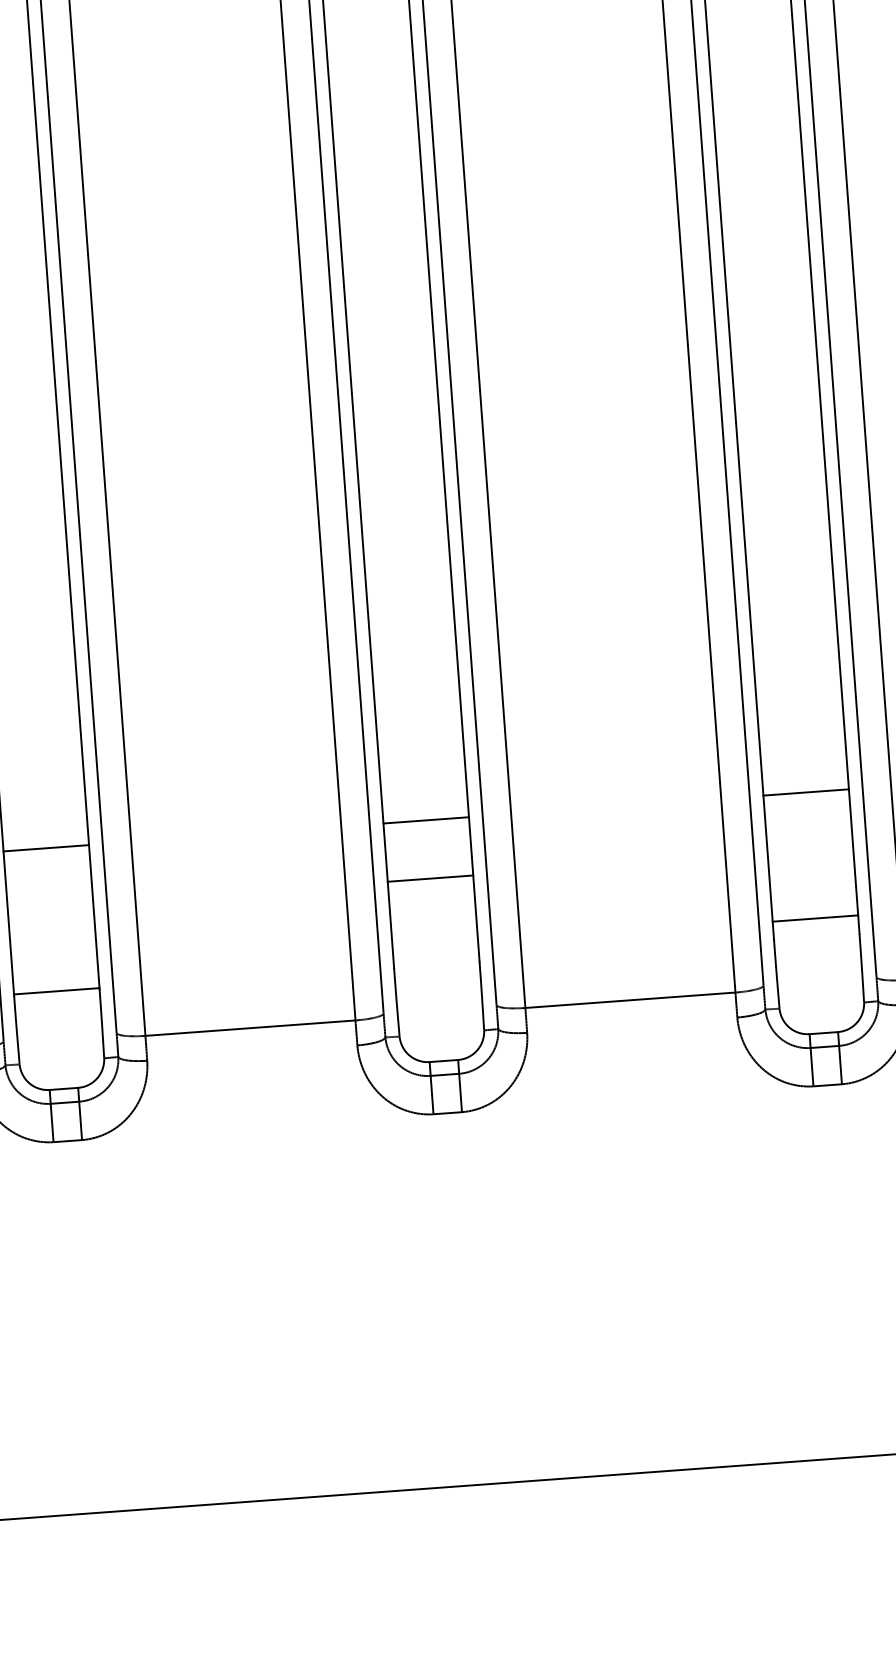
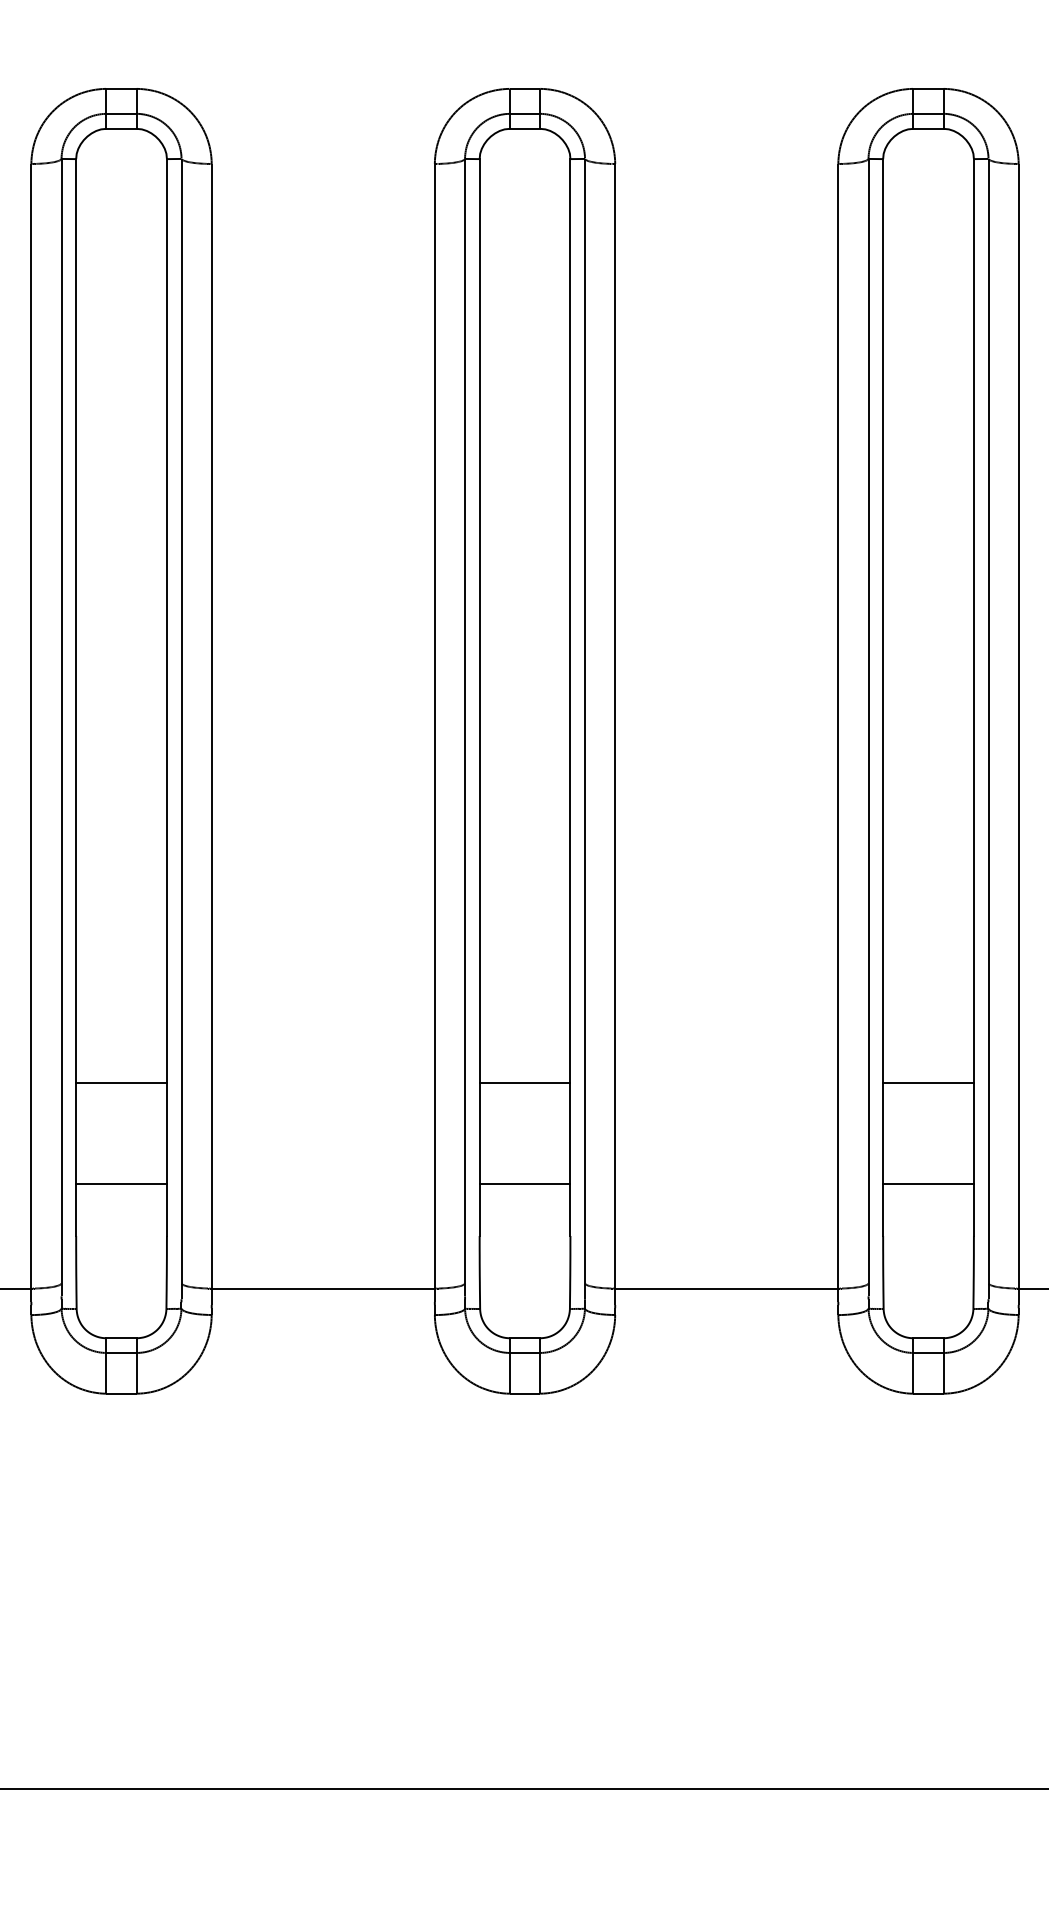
line: (429, 878) -> (524, 1183), moved
line: (815, 918) -> (928, 1183), moved
line: (56, 991) -> (121, 1183), moved

